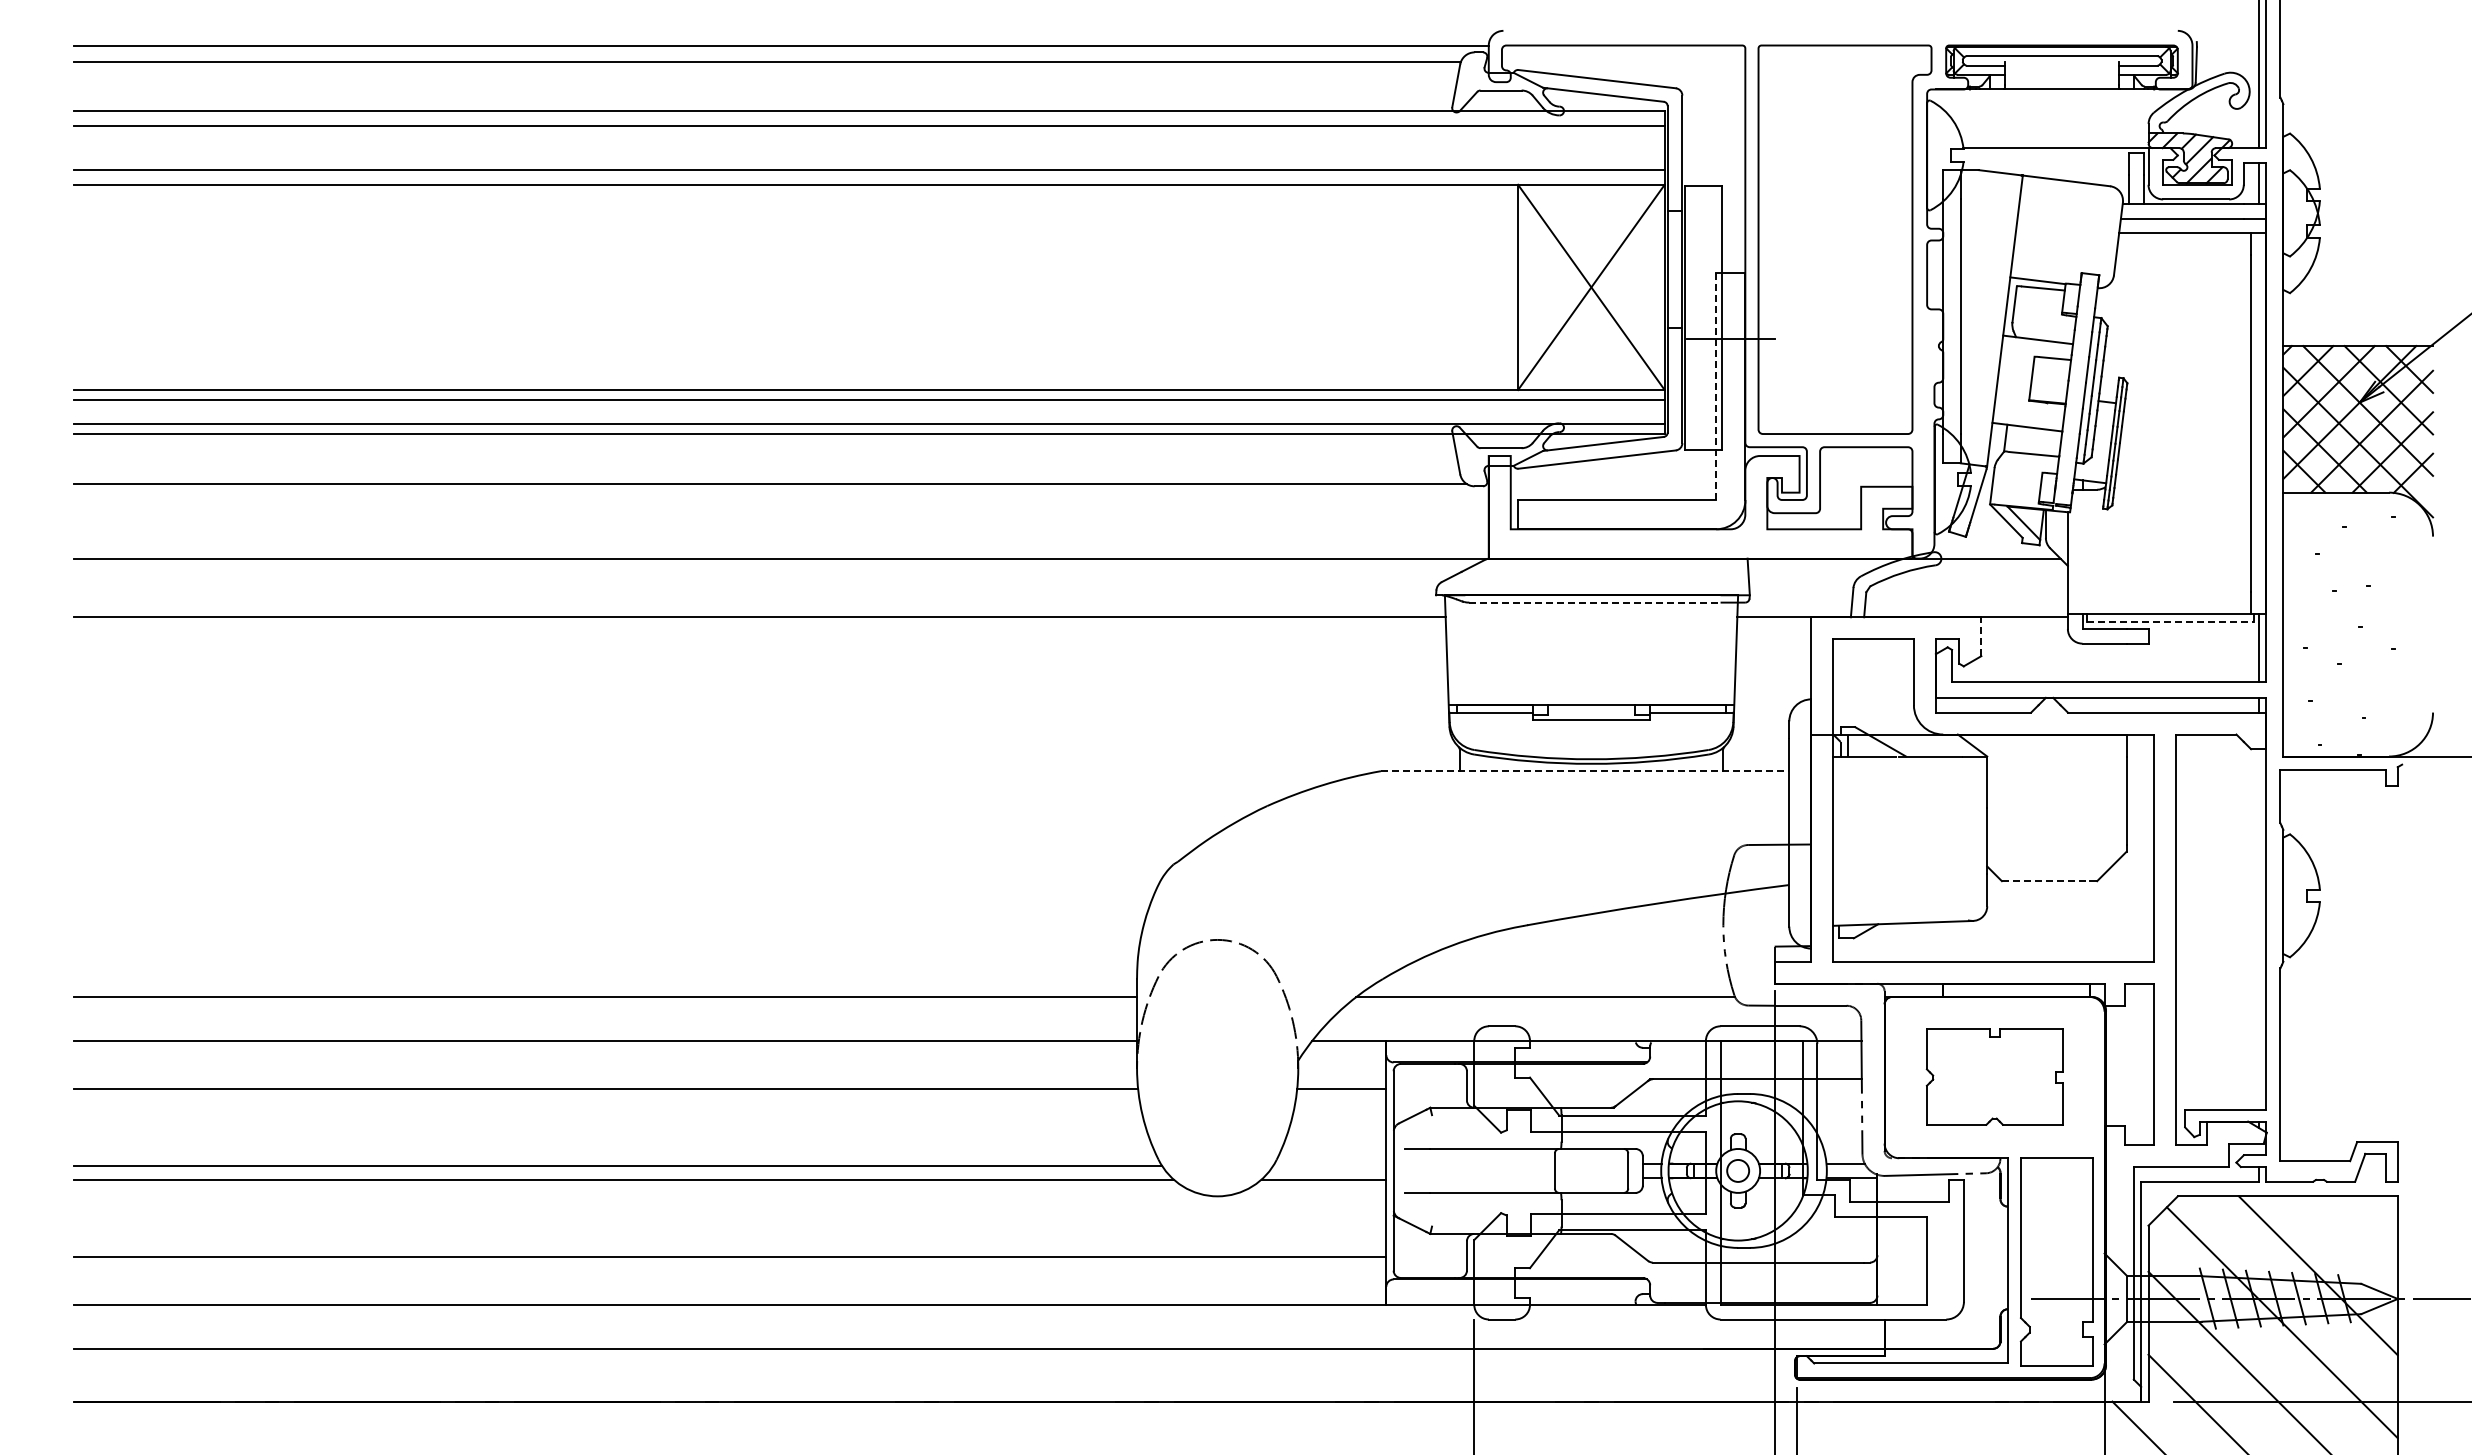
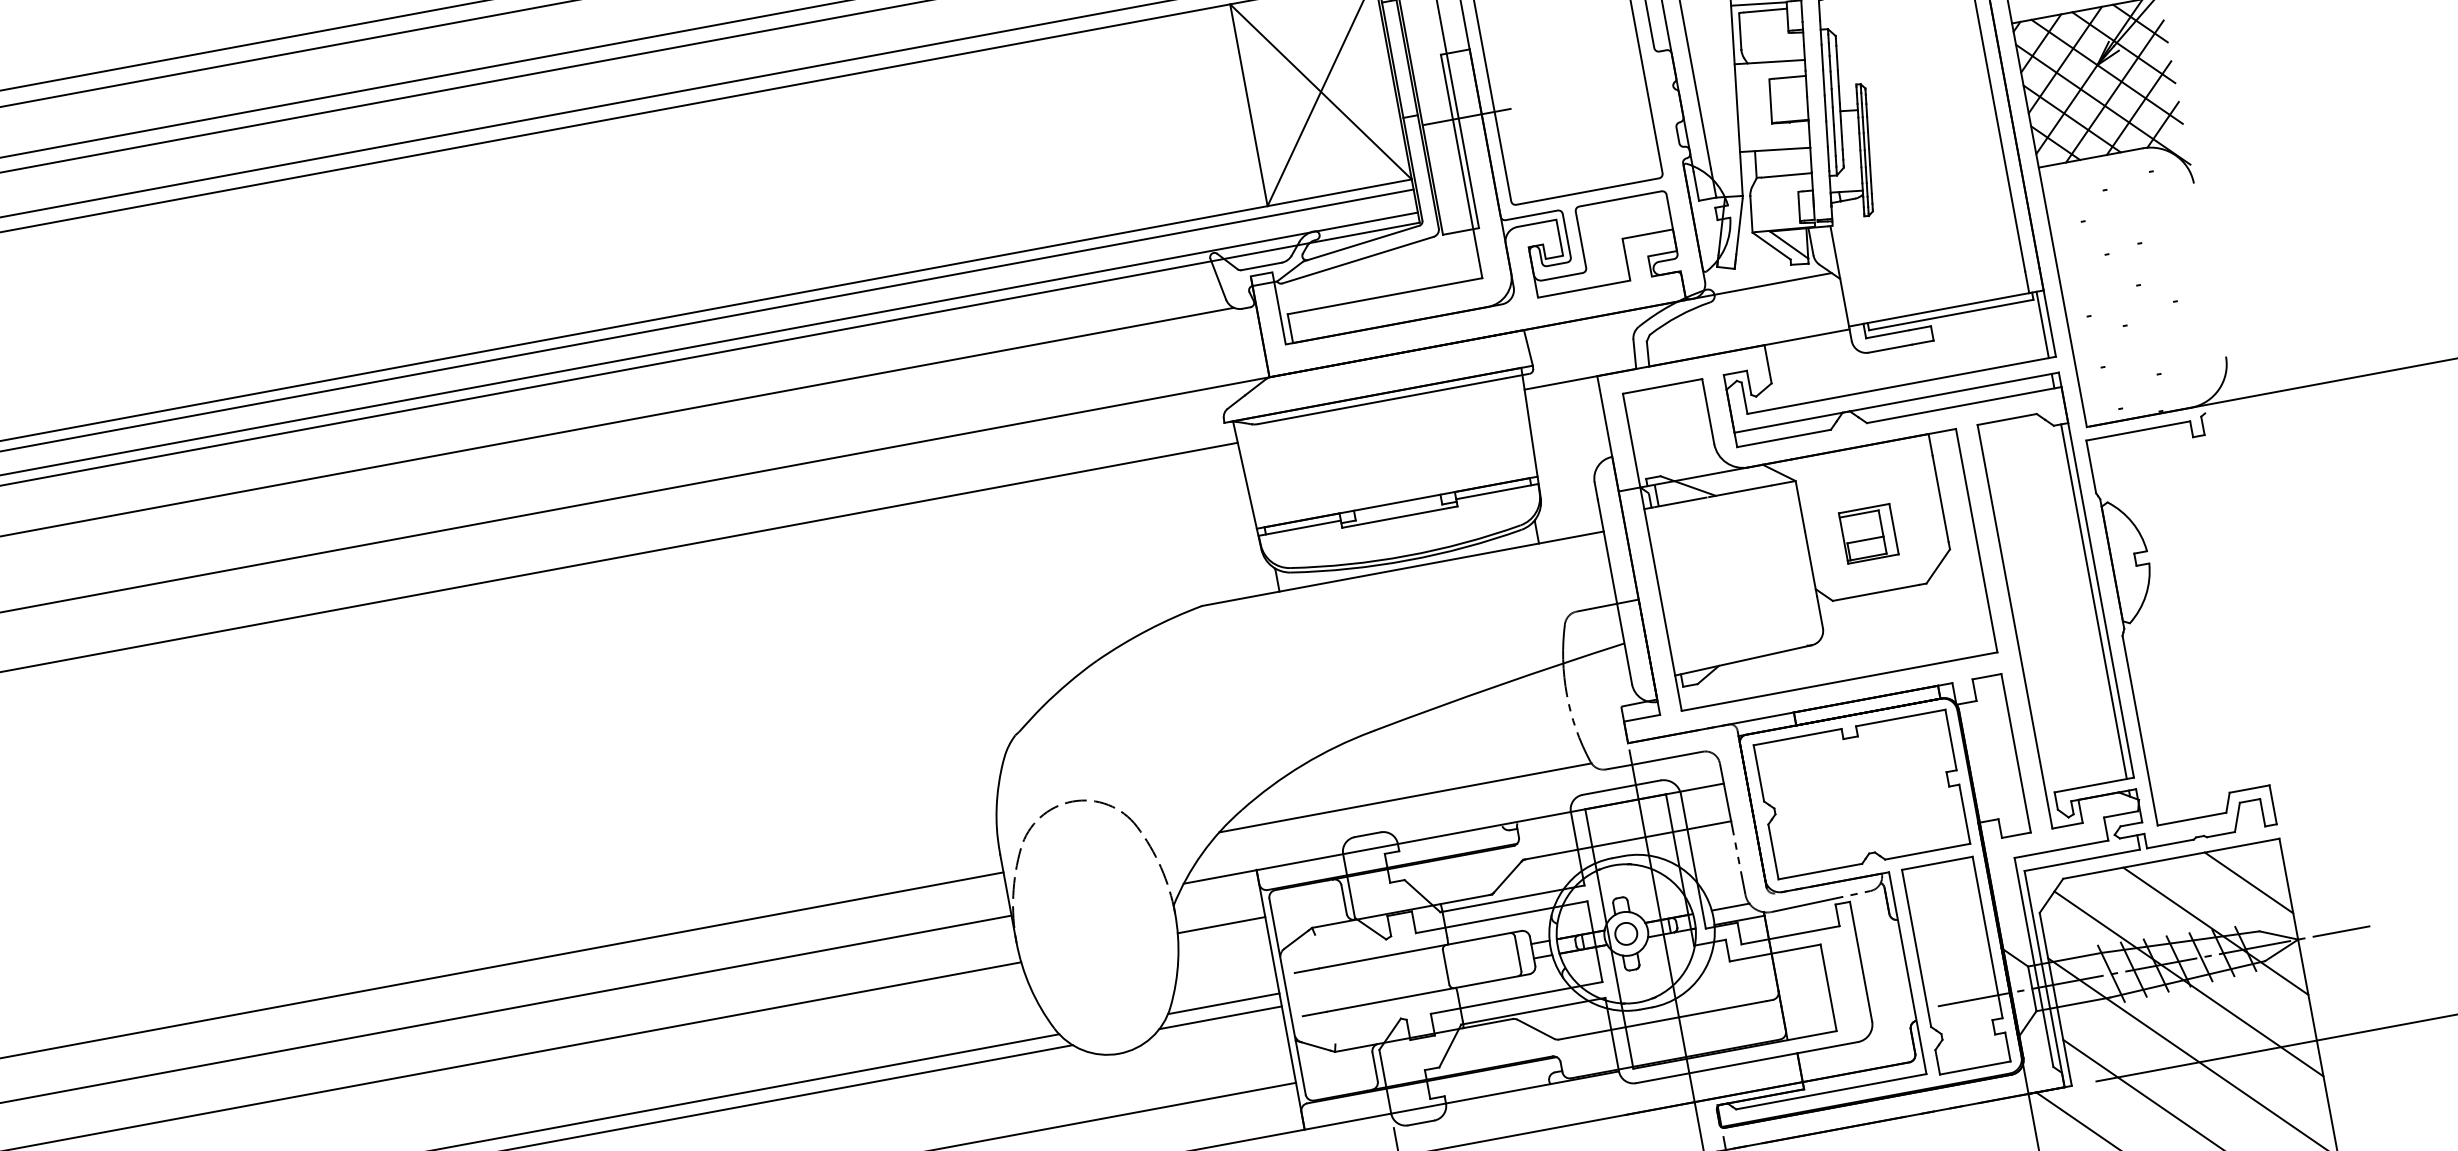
line: (1716, 386) -> (1462, 166), dashed -> solid
line: (1594, 602) -> (1381, 401), dashed -> solid
line: (2170, 621) -> (1951, 314), dashed -> solid
line: (1981, 636) -> (1768, 364), dashed -> solid
line: (1585, 771) -> (1403, 568), dashed -> solid
part: (2049, 821) -> (1868, 533), added
line: (2045, 881) -> (1875, 593), dashed -> solid
line: (2258, 929) -> (2093, 601), added
part: (1994, 1077) -> (1861, 795), size x1.43
line: (1329, 1166) -> (1223, 1004), added
line: (2359, 1234) -> (2248, 883), added

